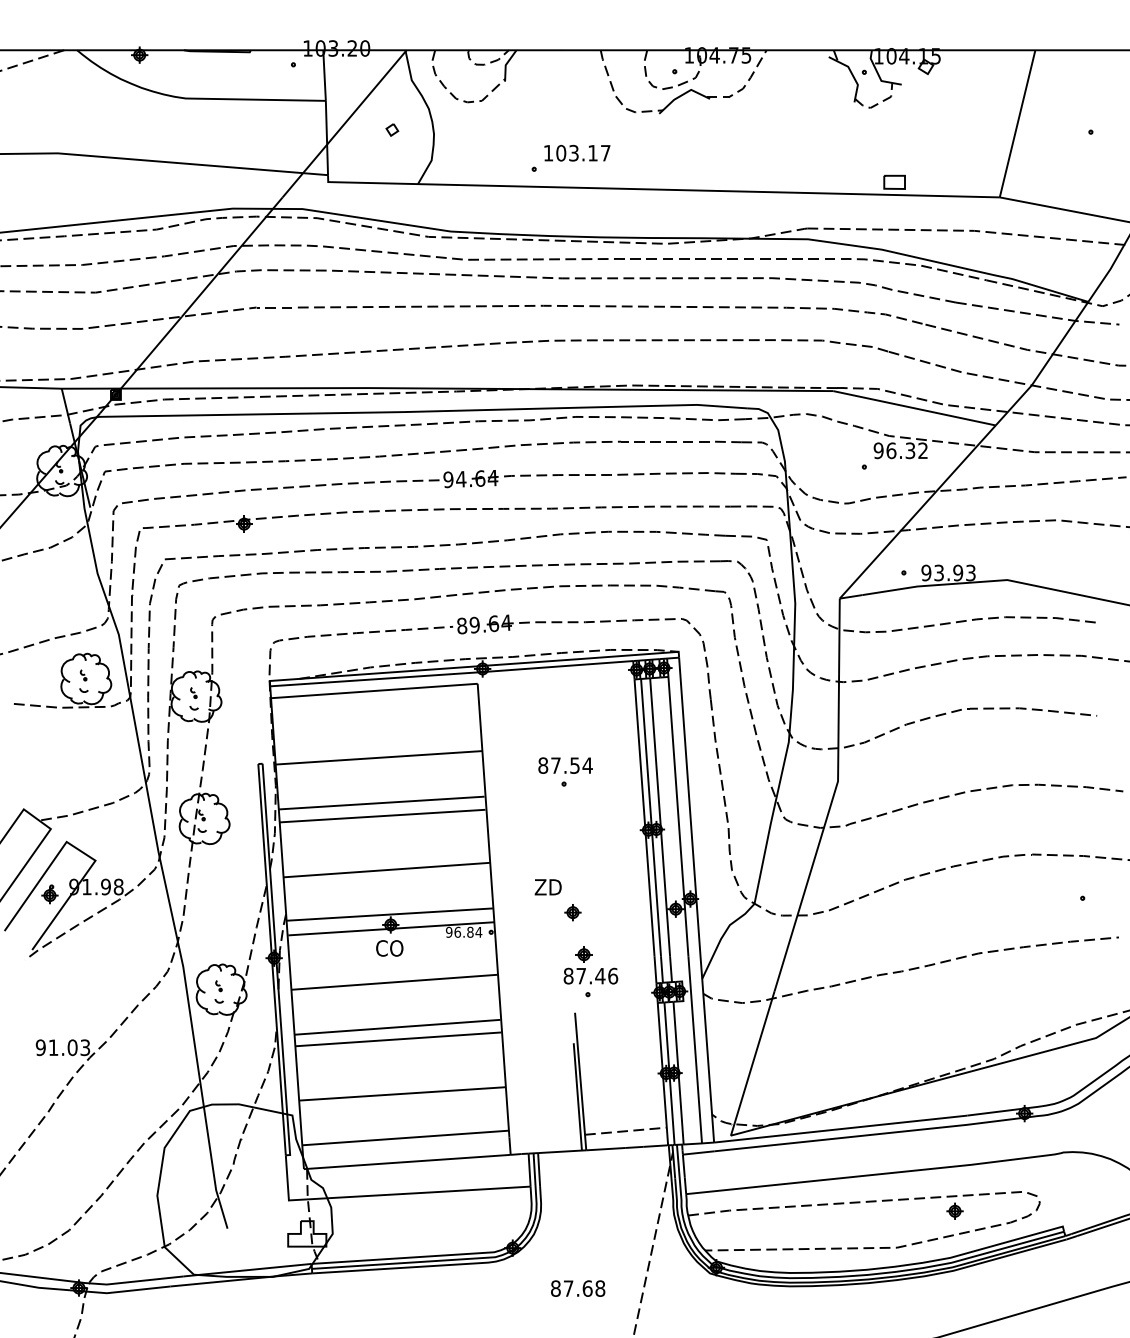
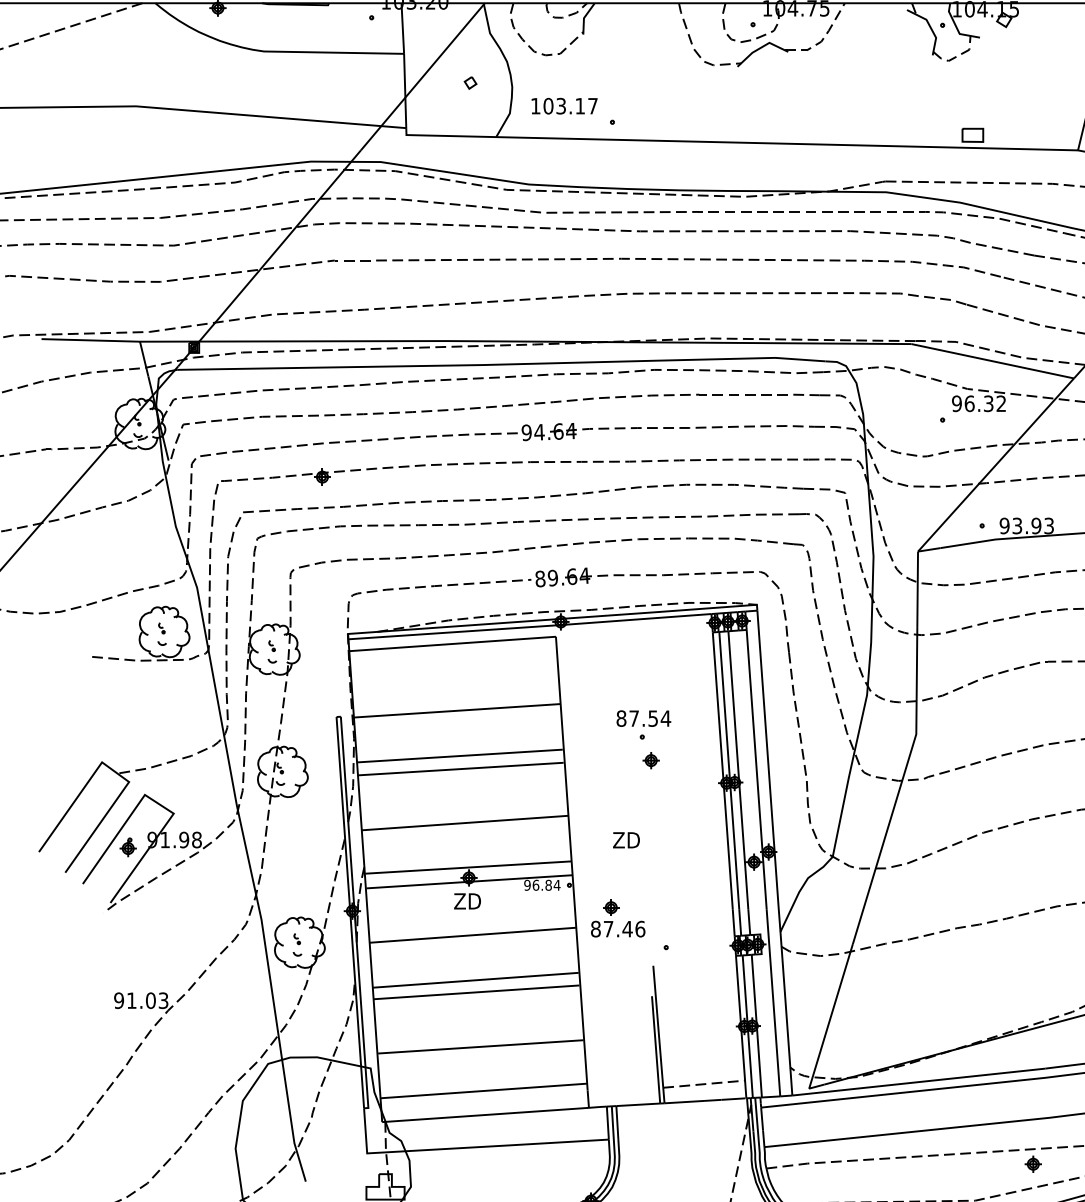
text: (577, 152) -> (564, 105), moved
part: (572, 912) -> (650, 760), moved
text: (389, 948) -> (467, 901), CO -> ZD
part: (590, 965) -> (617, 918), moved

